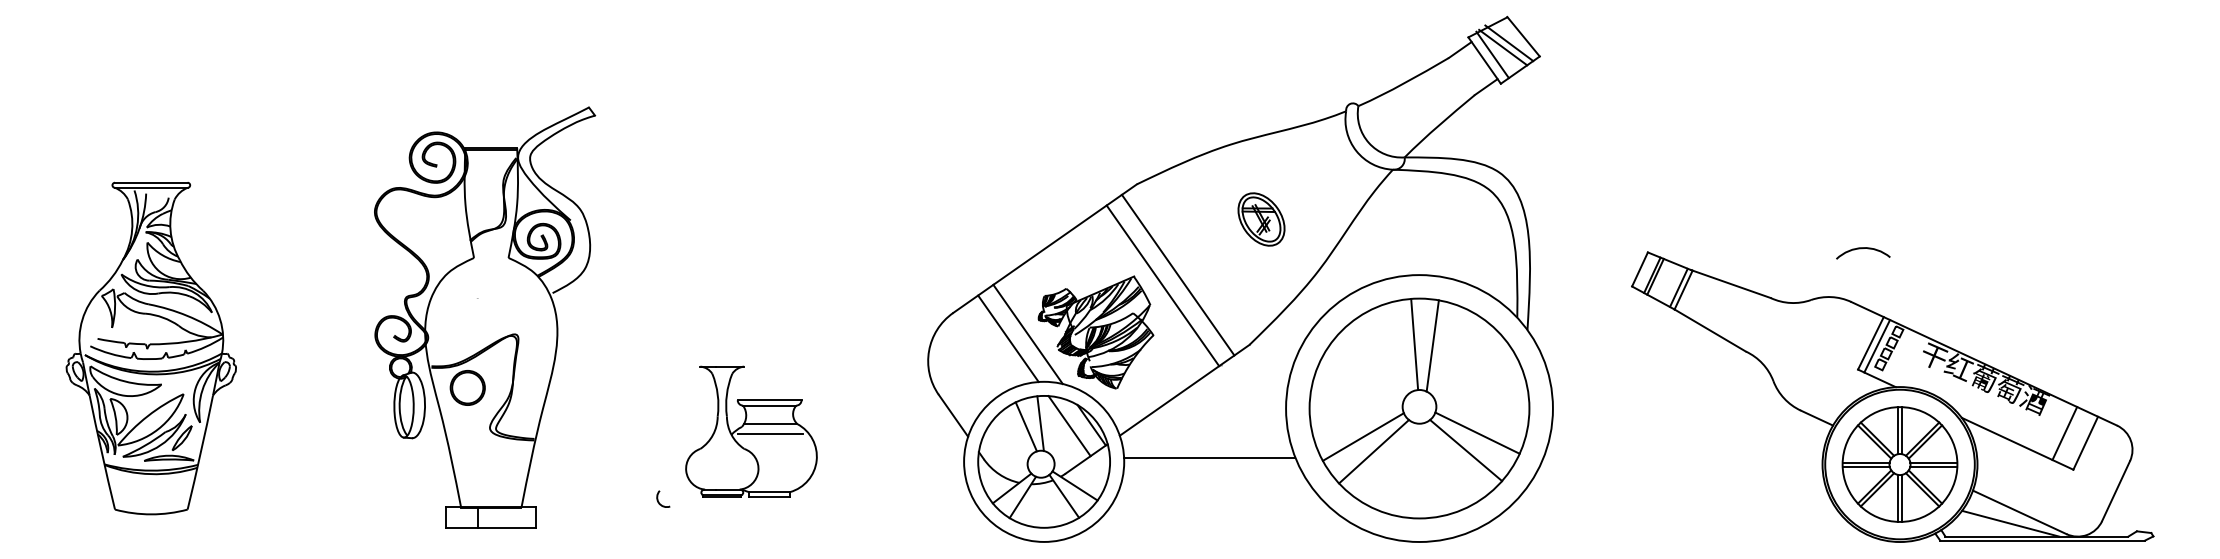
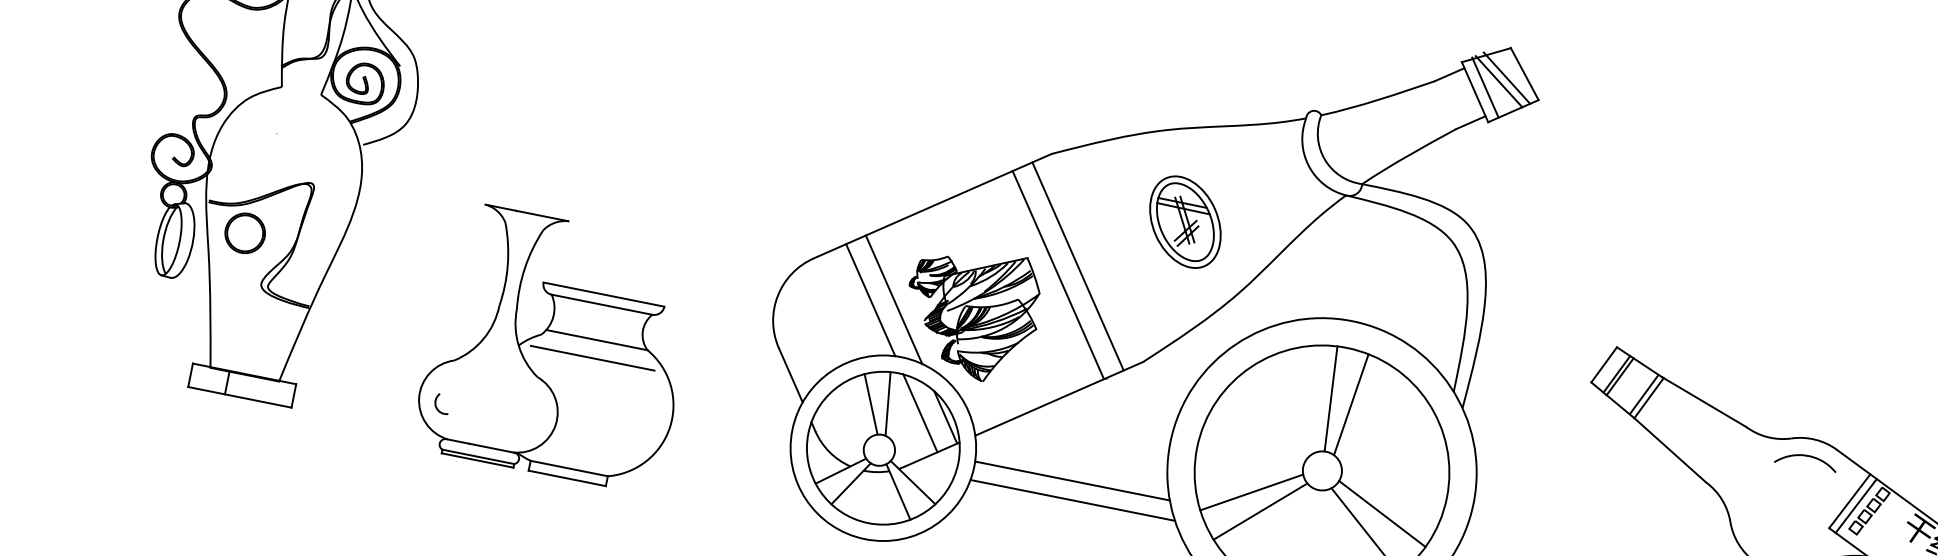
part: (1261, 219) -> (1185, 222), size x1.43
arc: (1862, 249) -> (1806, 457), moved
part: (751, 431) -> (557, 347), size x1.67
line: (1213, 474) -> (1072, 501), added

